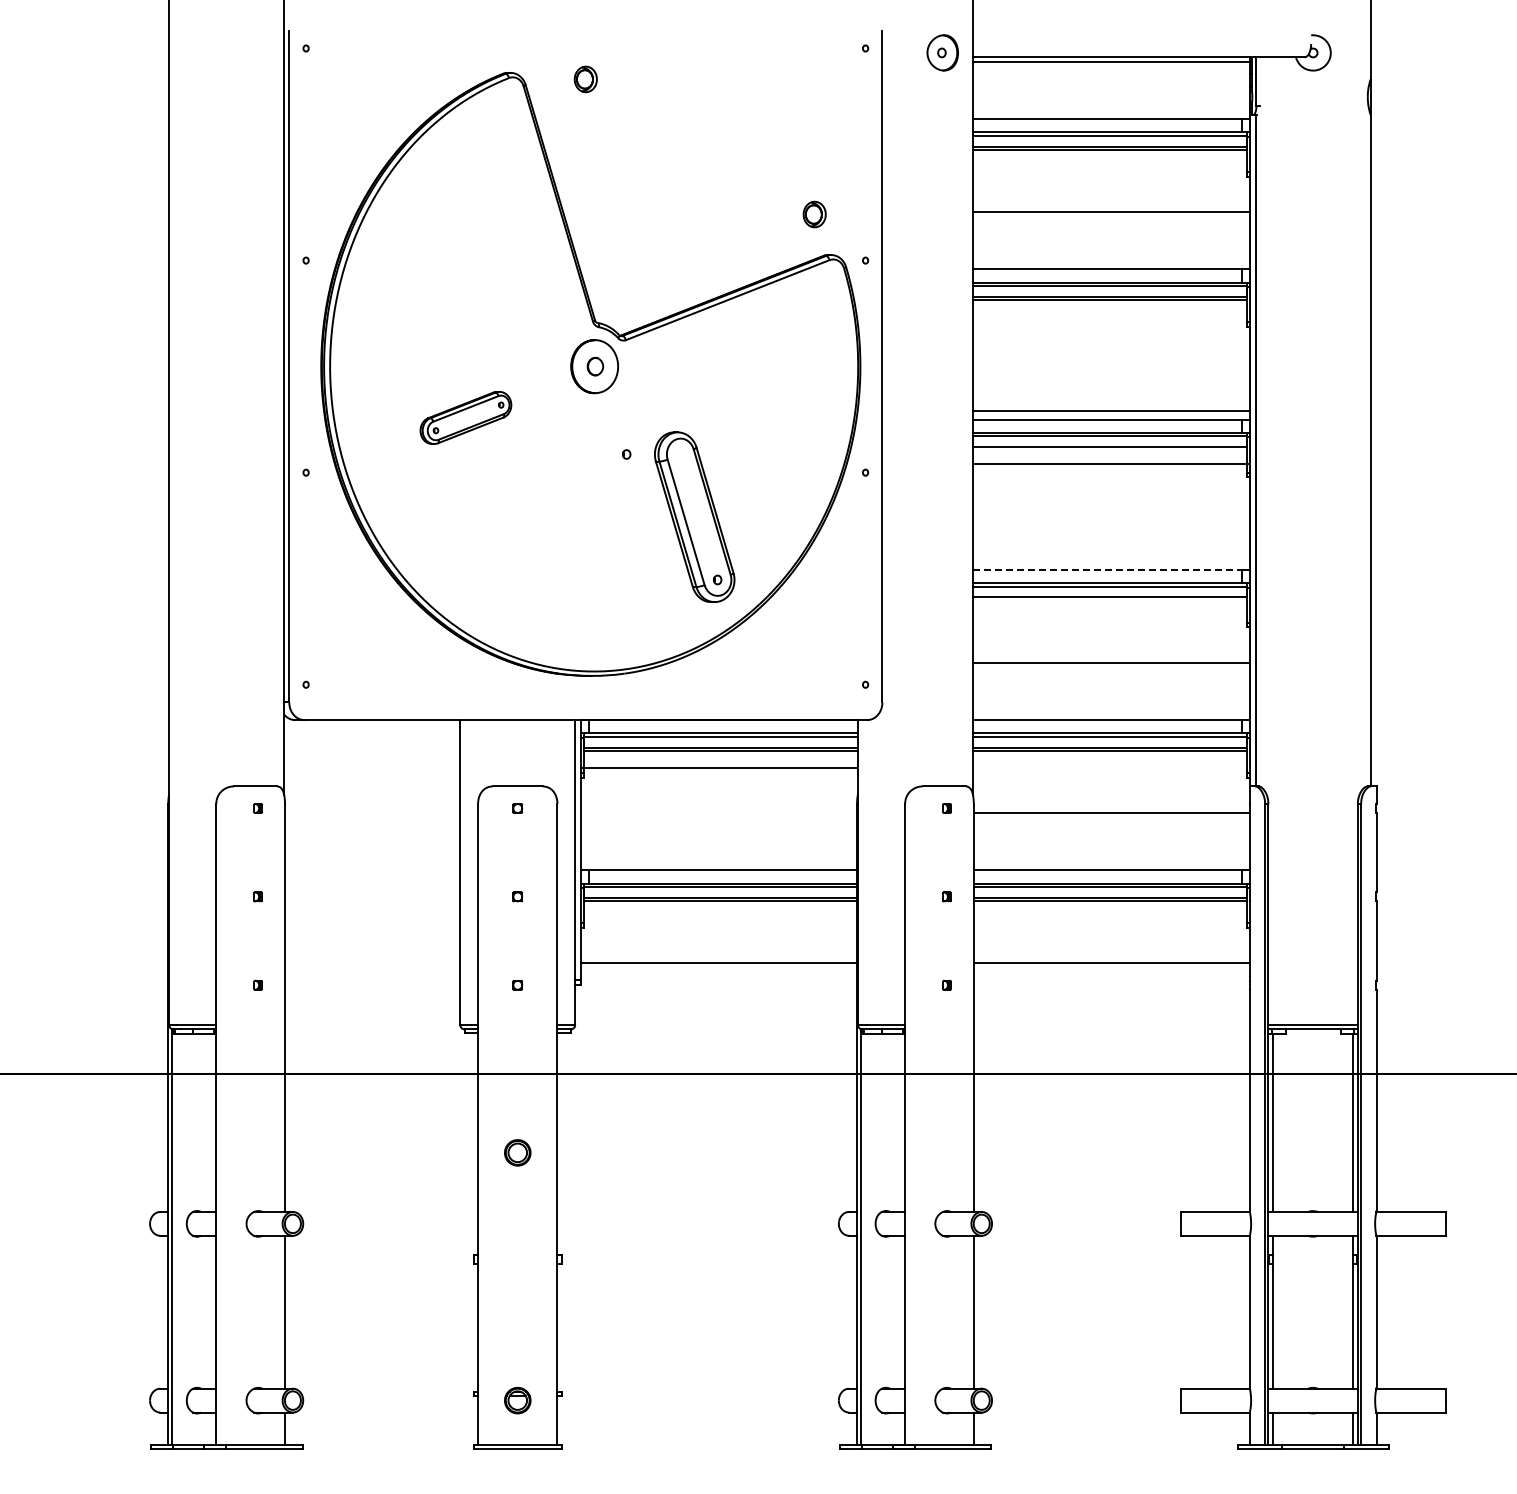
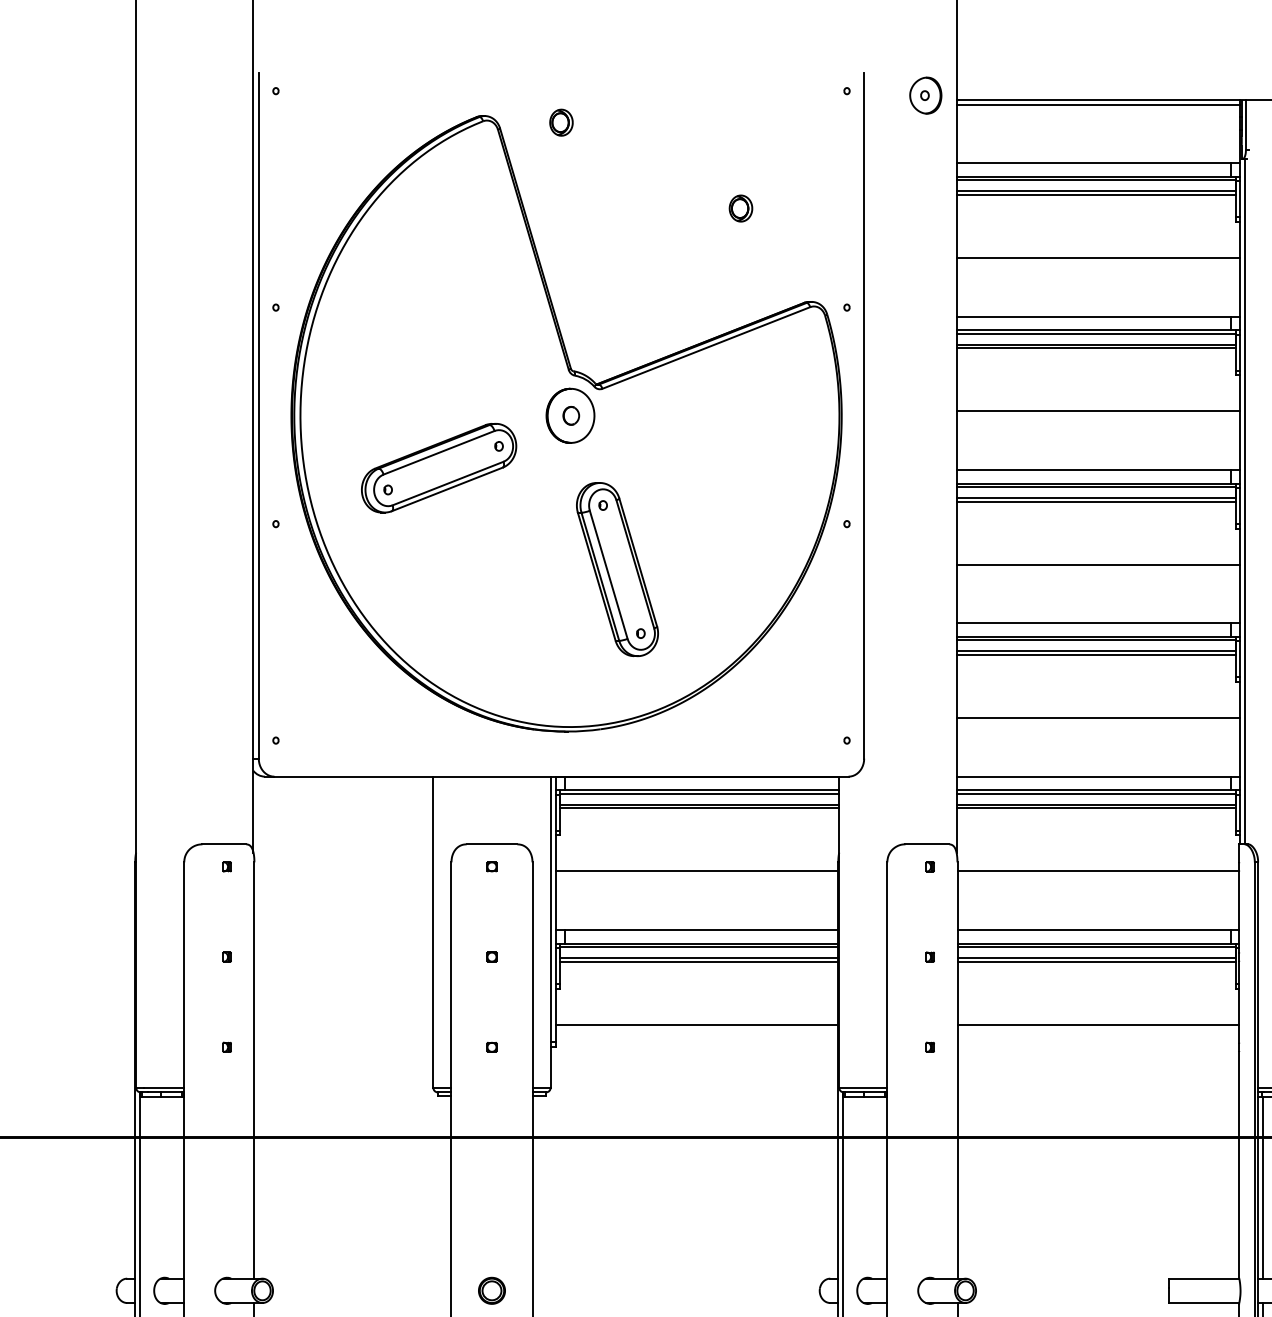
part: (814, 214) -> (740, 208), moved
line: (1111, 411) -> (1098, 411), moved
part: (465, 417) -> (438, 467), size x1.67
line: (1109, 450) -> (1095, 501), added
line: (1111, 464) -> (1098, 564), moved
part: (694, 516) -> (617, 568), moved
line: (1107, 569) -> (1093, 622), dashed -> solid
line: (1109, 600) -> (1095, 654), added
line: (718, 767) -> (696, 870), moved
part: (517, 1152) -> (491, 1290), moved

